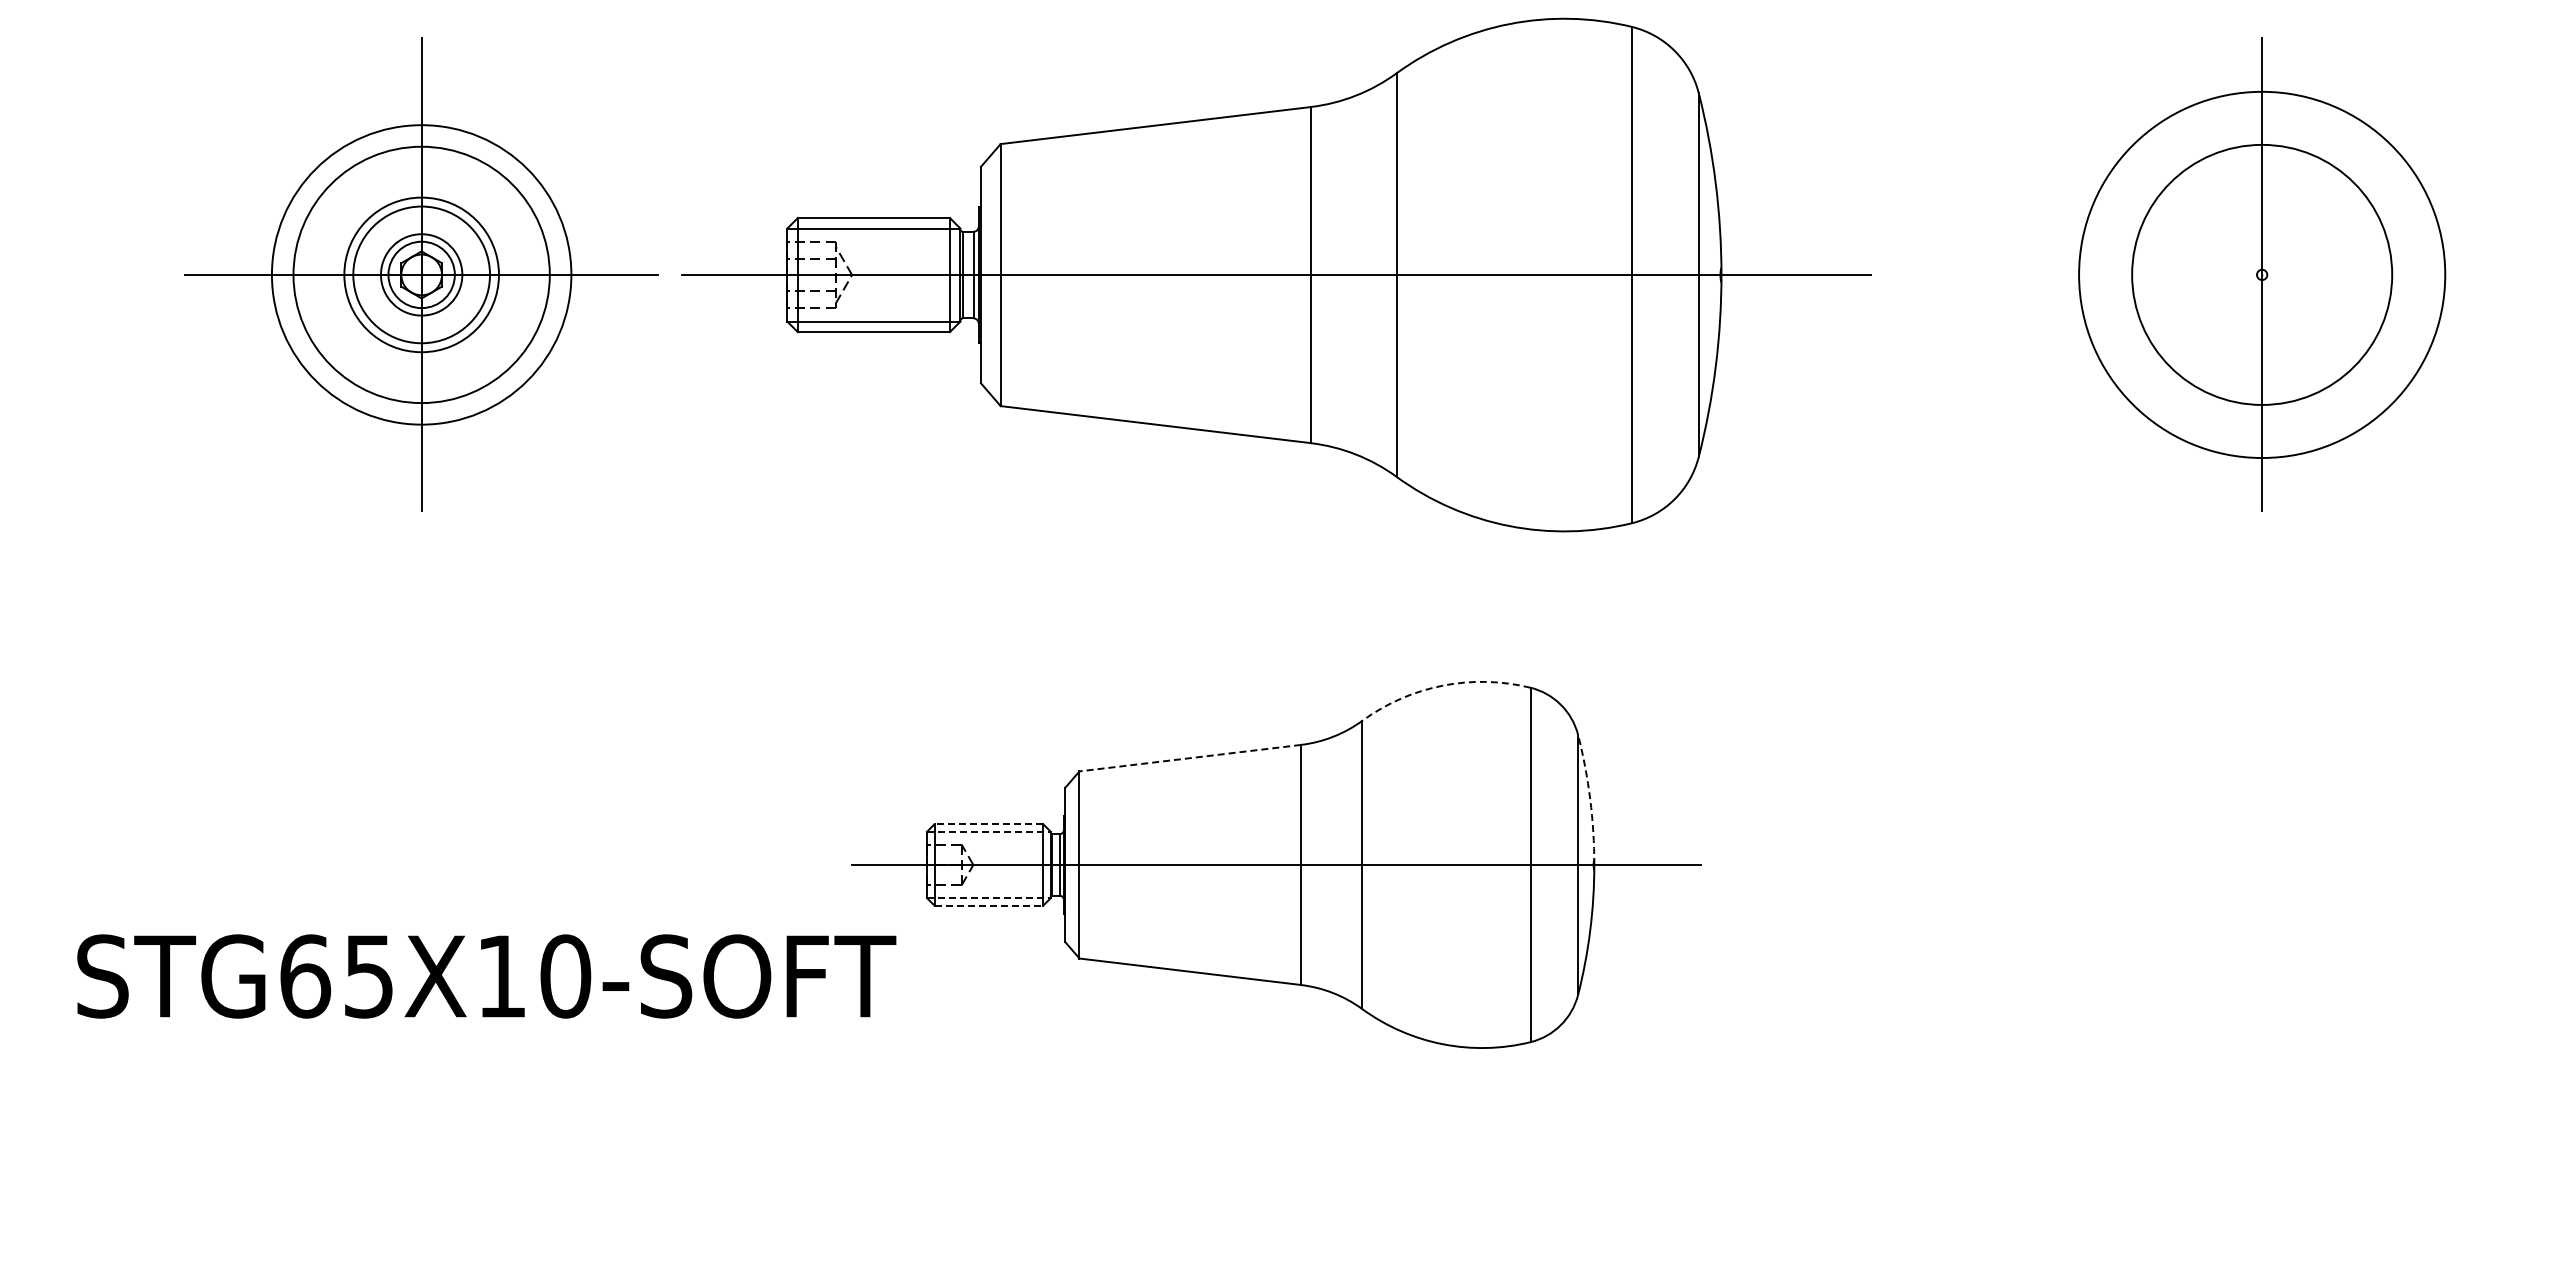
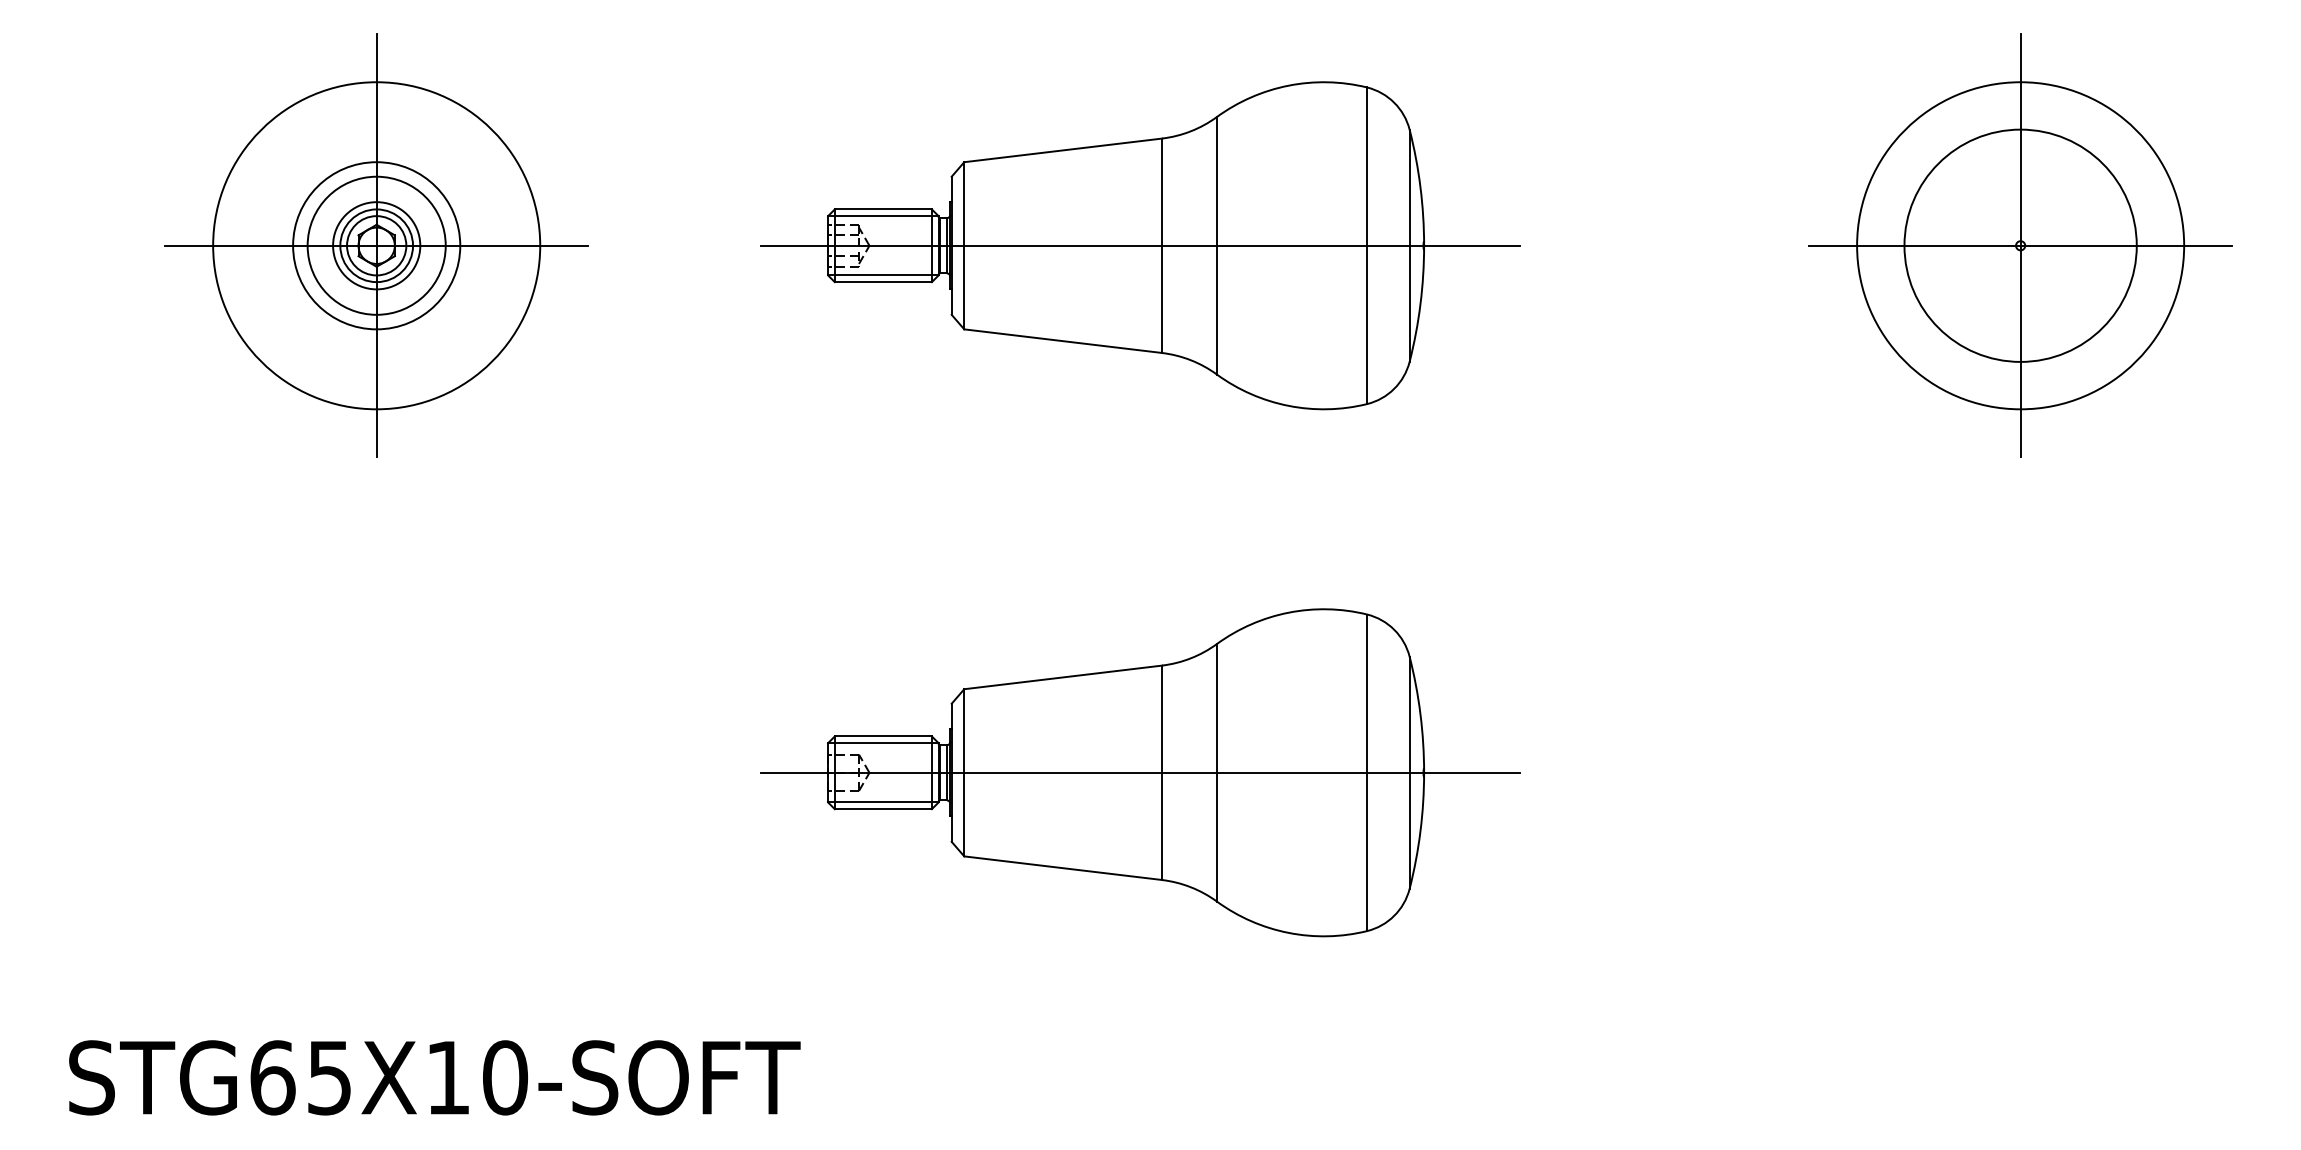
circle: (421, 274) -> (376, 245), size x0.62
circle: (421, 274) -> (376, 245), size x0.71
circle: (421, 274) -> (376, 245), size x1.43
part: (1276, 274) -> (1140, 245), size x0.71
line: (2261, 274) -> (2020, 245), added
arc: (1442, 685) -> (1288, 612), dashed -> solid
line: (1190, 758) -> (1063, 677), dashed -> solid
arc: (1590, 799) -> (1420, 714), dashed -> solid
line: (988, 824) -> (882, 736), dashed -> solid
line: (988, 831) -> (882, 742), dashed -> solid
line: (988, 898) -> (882, 802), dashed -> solid
line: (989, 905) -> (883, 809), dashed -> solid
text: (486, 976) -> (434, 1077), moved

